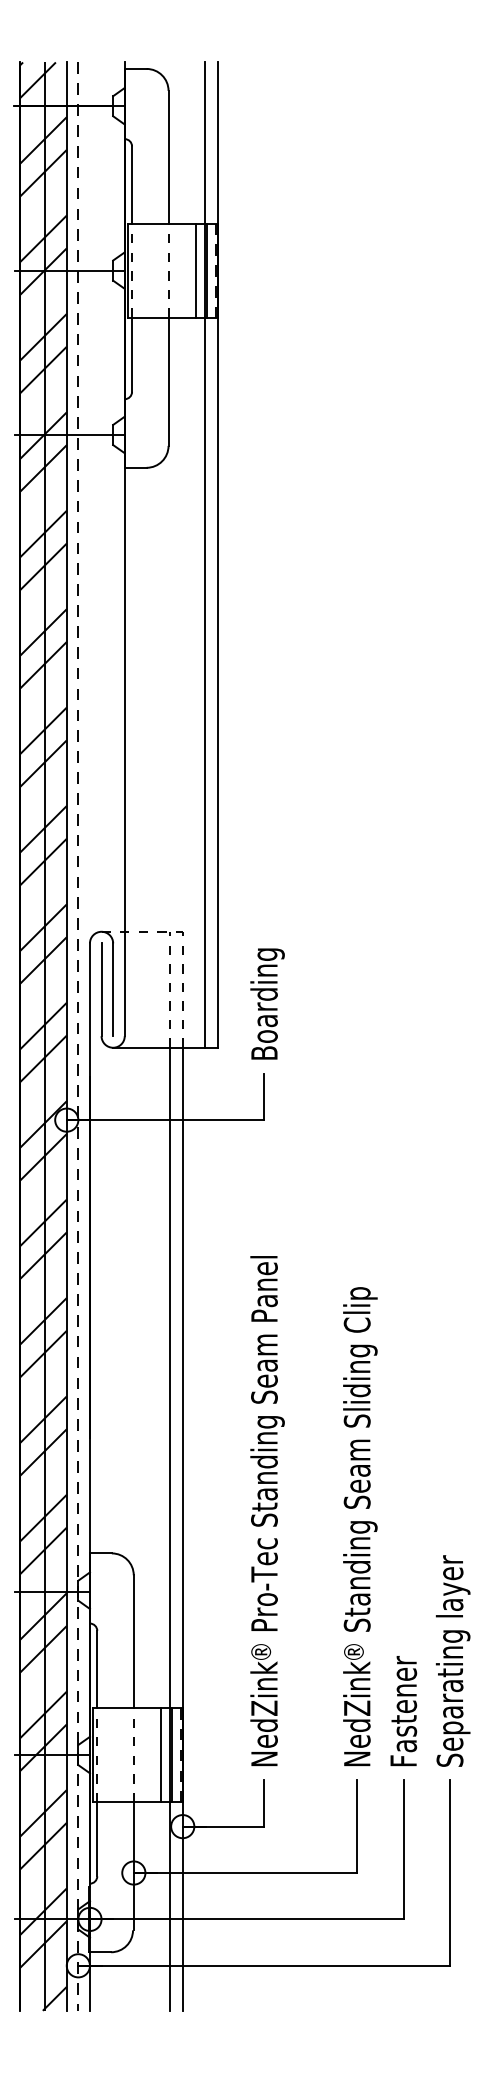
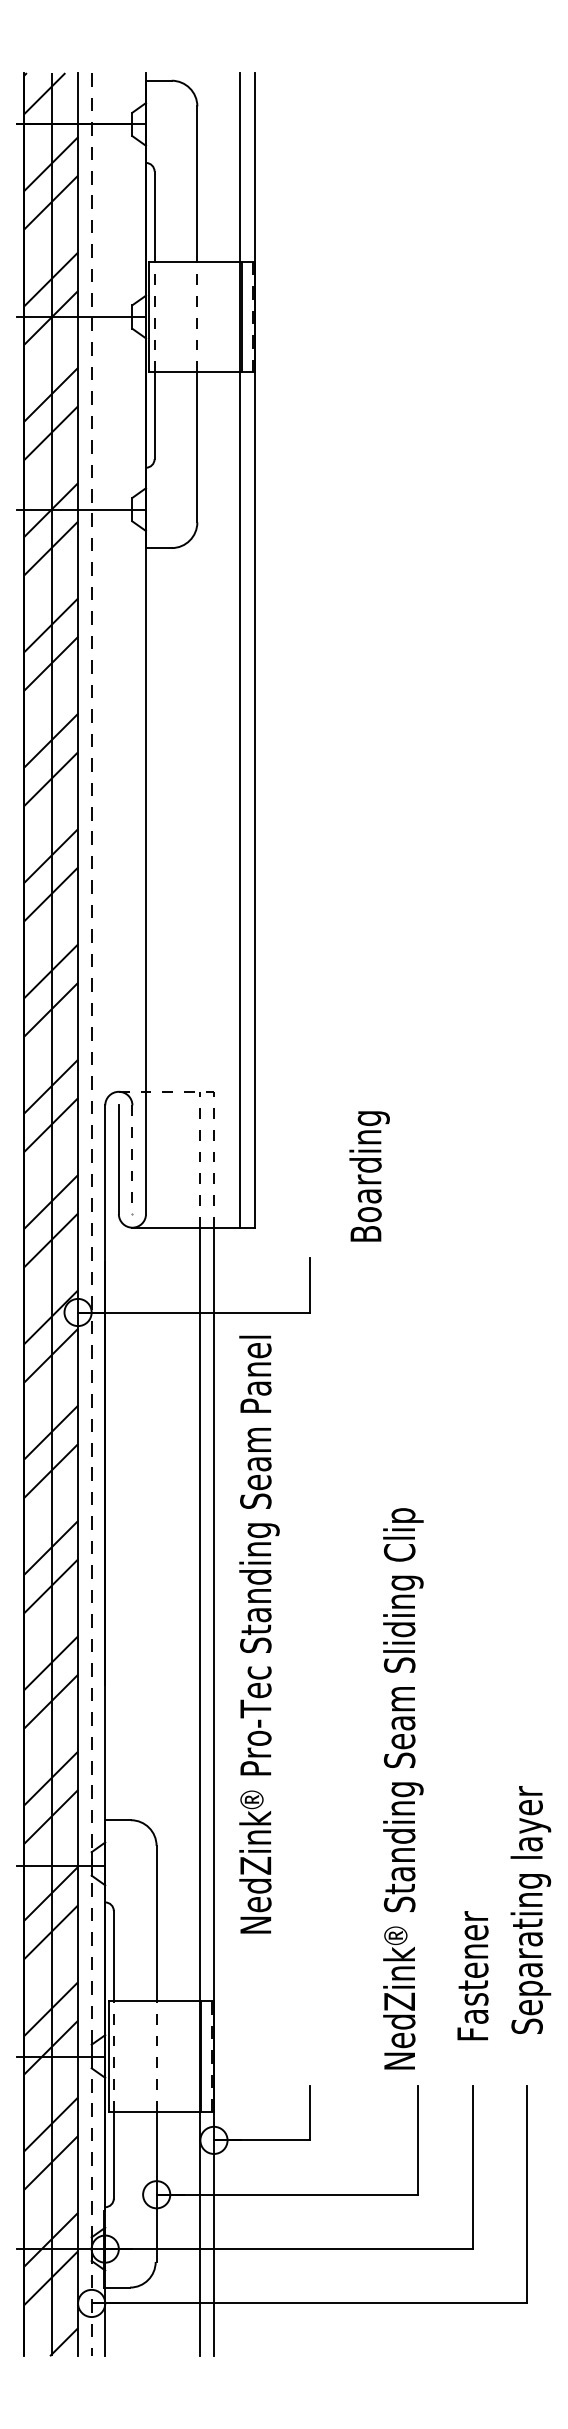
line: (196, 270) -> (230, 316), removed
line: (113, 990) -> (132, 1160), solid -> dashed
text: (267, 1003) -> (369, 1175), moved
text: (267, 1511) -> (259, 1635), moved
text: (360, 1526) -> (403, 1788), moved
text: (452, 1660) -> (530, 1909), moved
text: (403, 1711) -> (472, 1976), moved
line: (161, 1754) -> (189, 2055), removed

